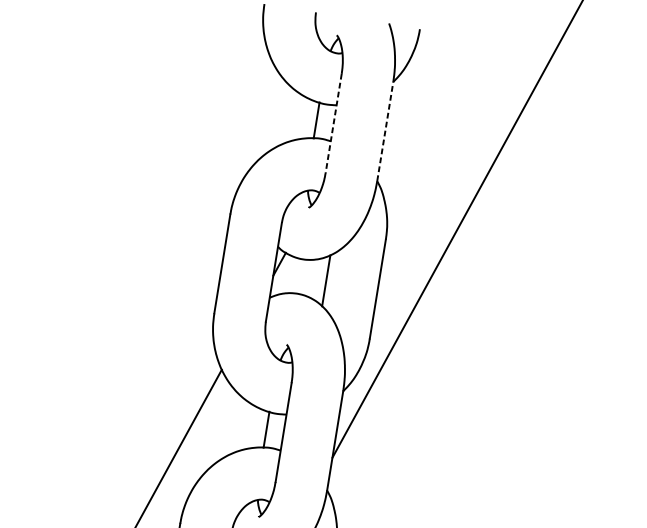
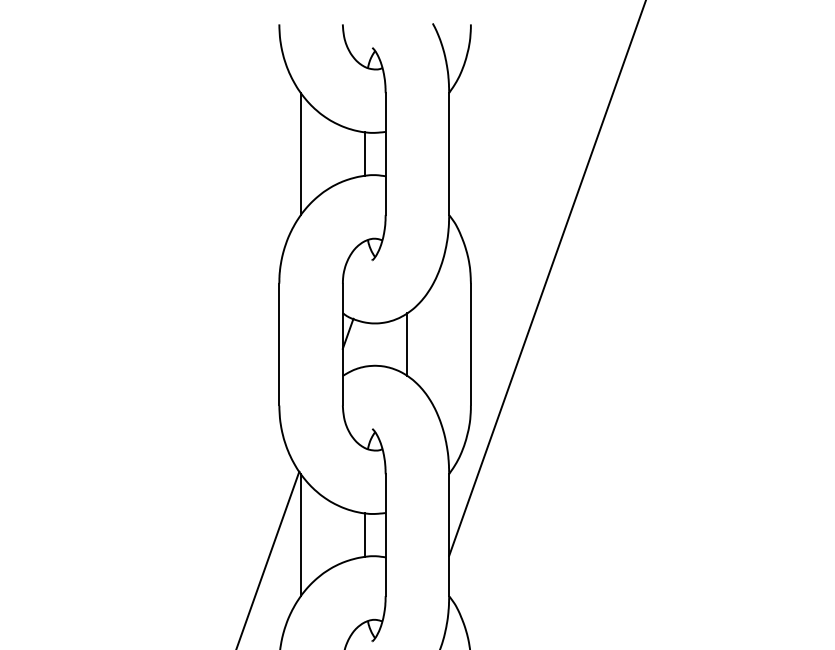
line: (265, 111) -> (301, 153), added
line: (333, 123) -> (385, 154), dashed -> solid
line: (385, 132) -> (449, 154), dashed -> solid
line: (215, 421) -> (301, 535), added

